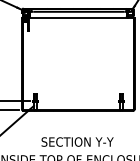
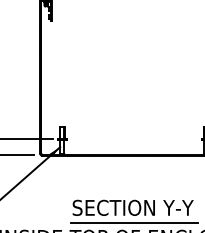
line: (78, 151) -> (134, 223), added

